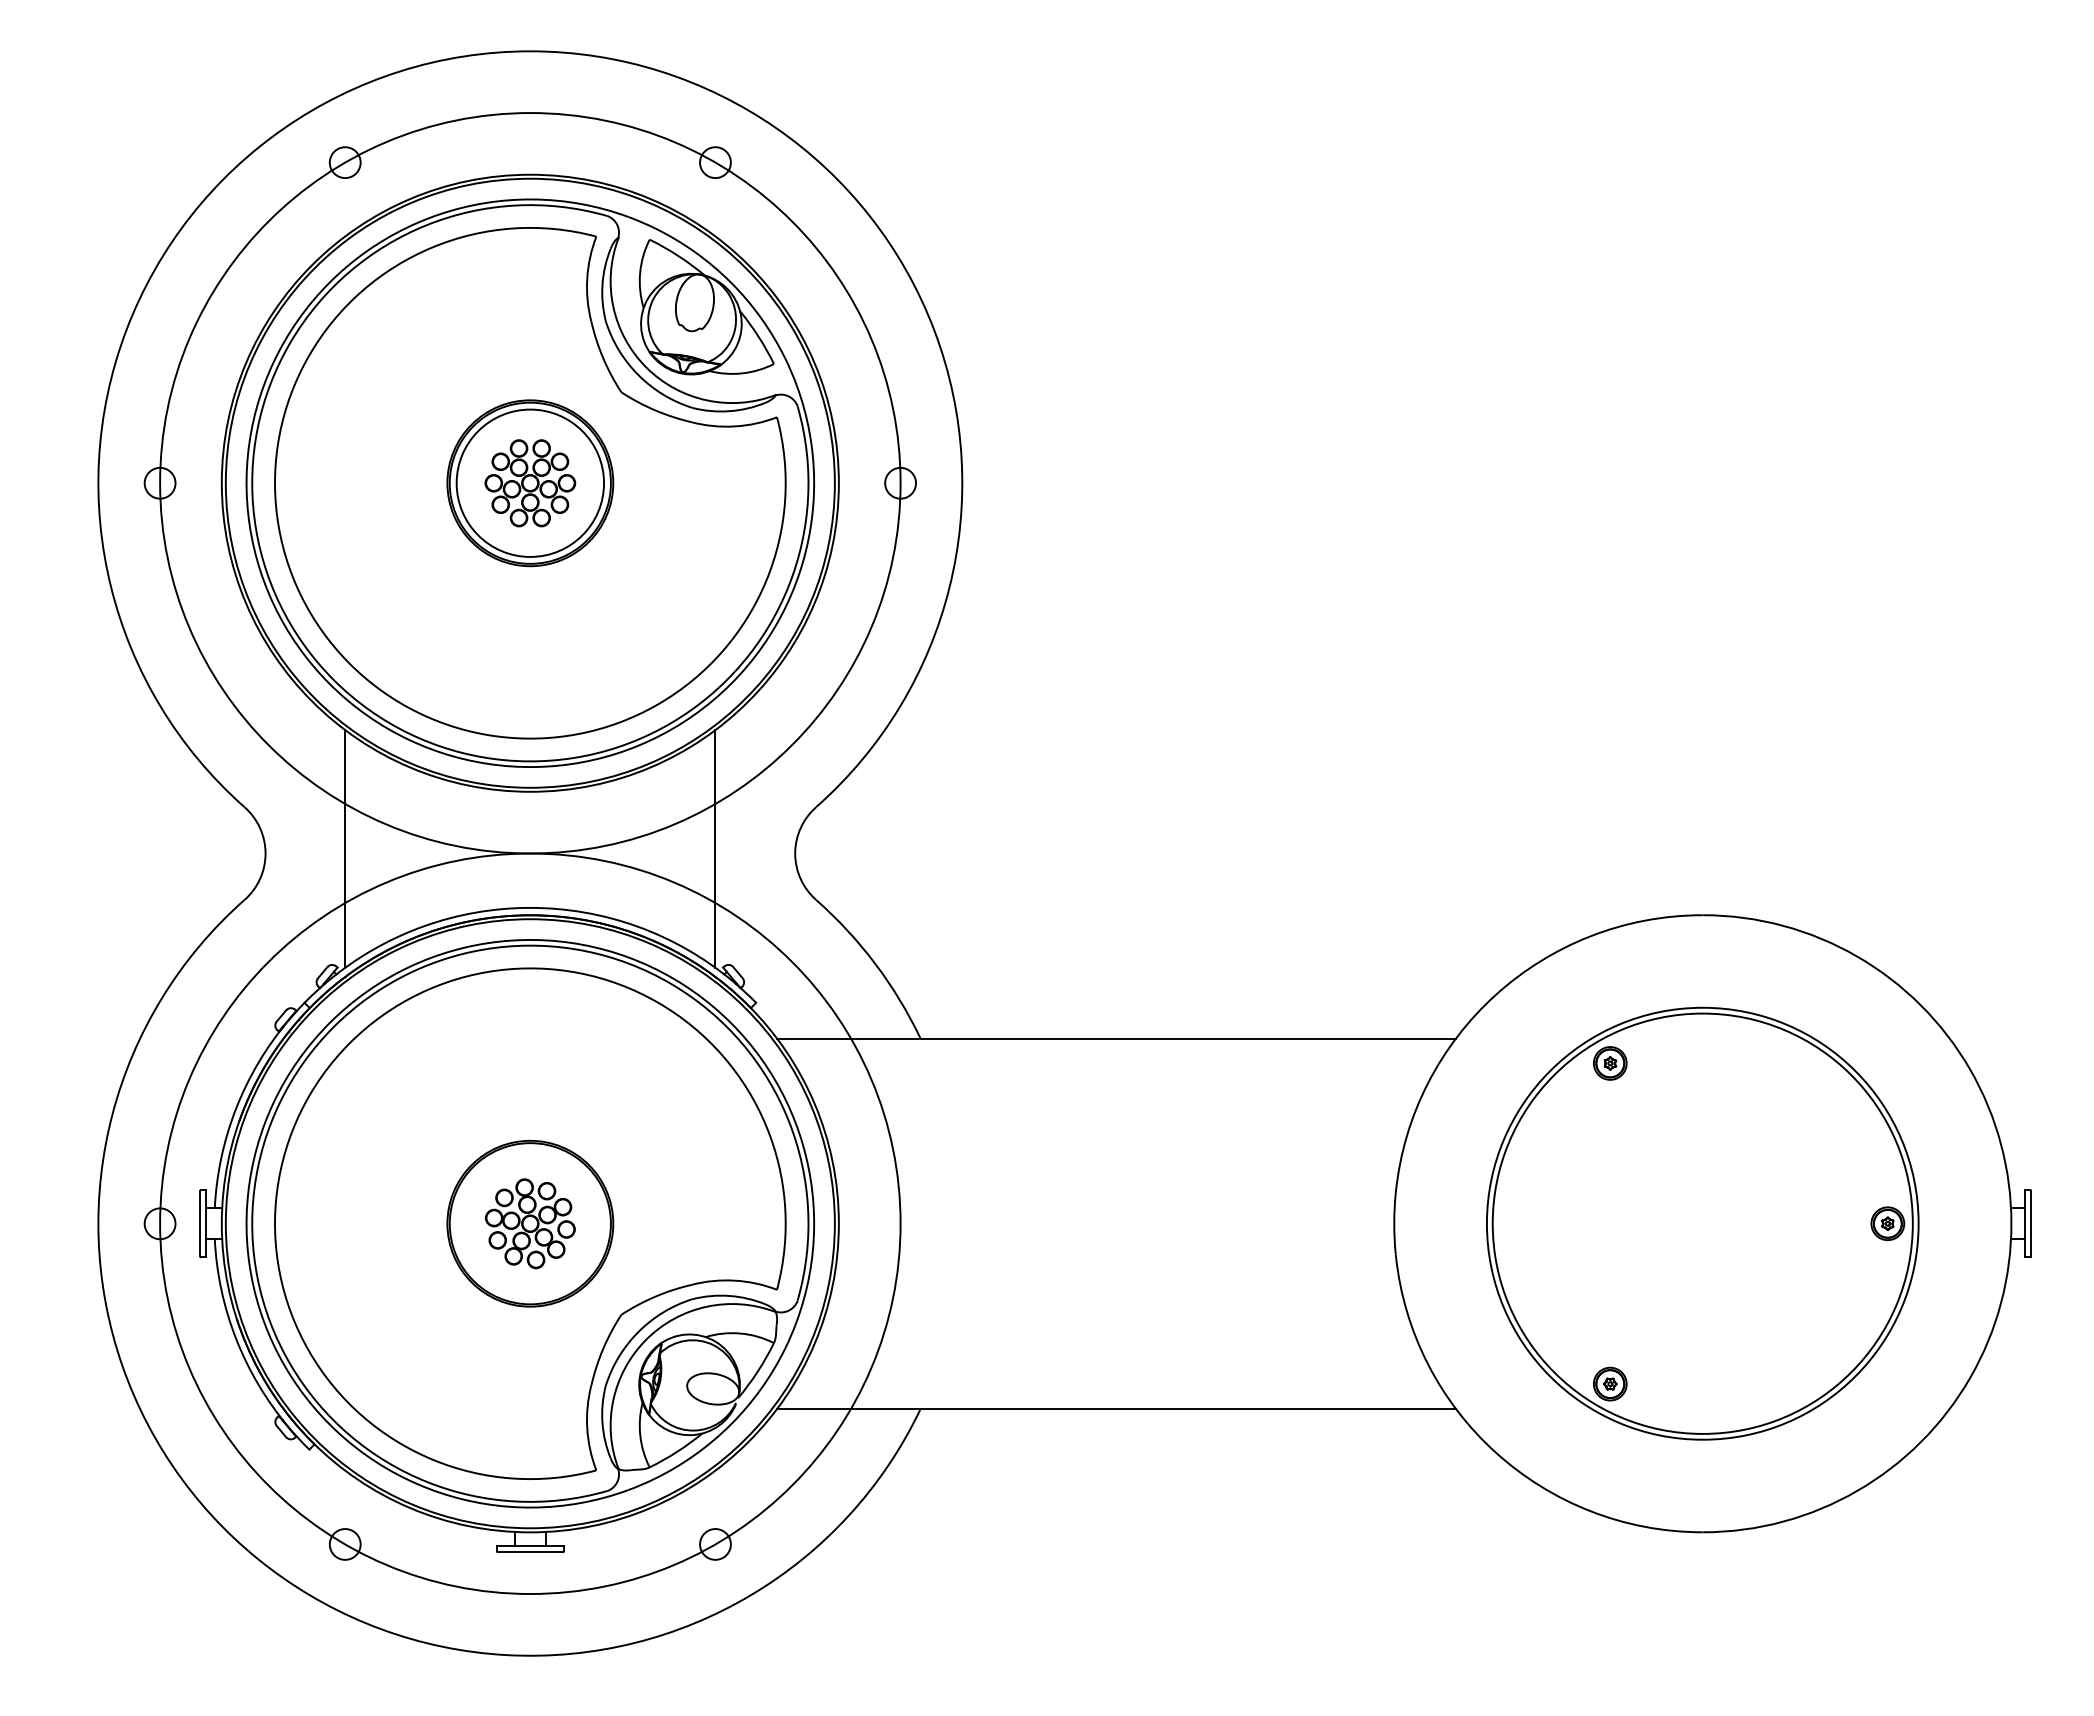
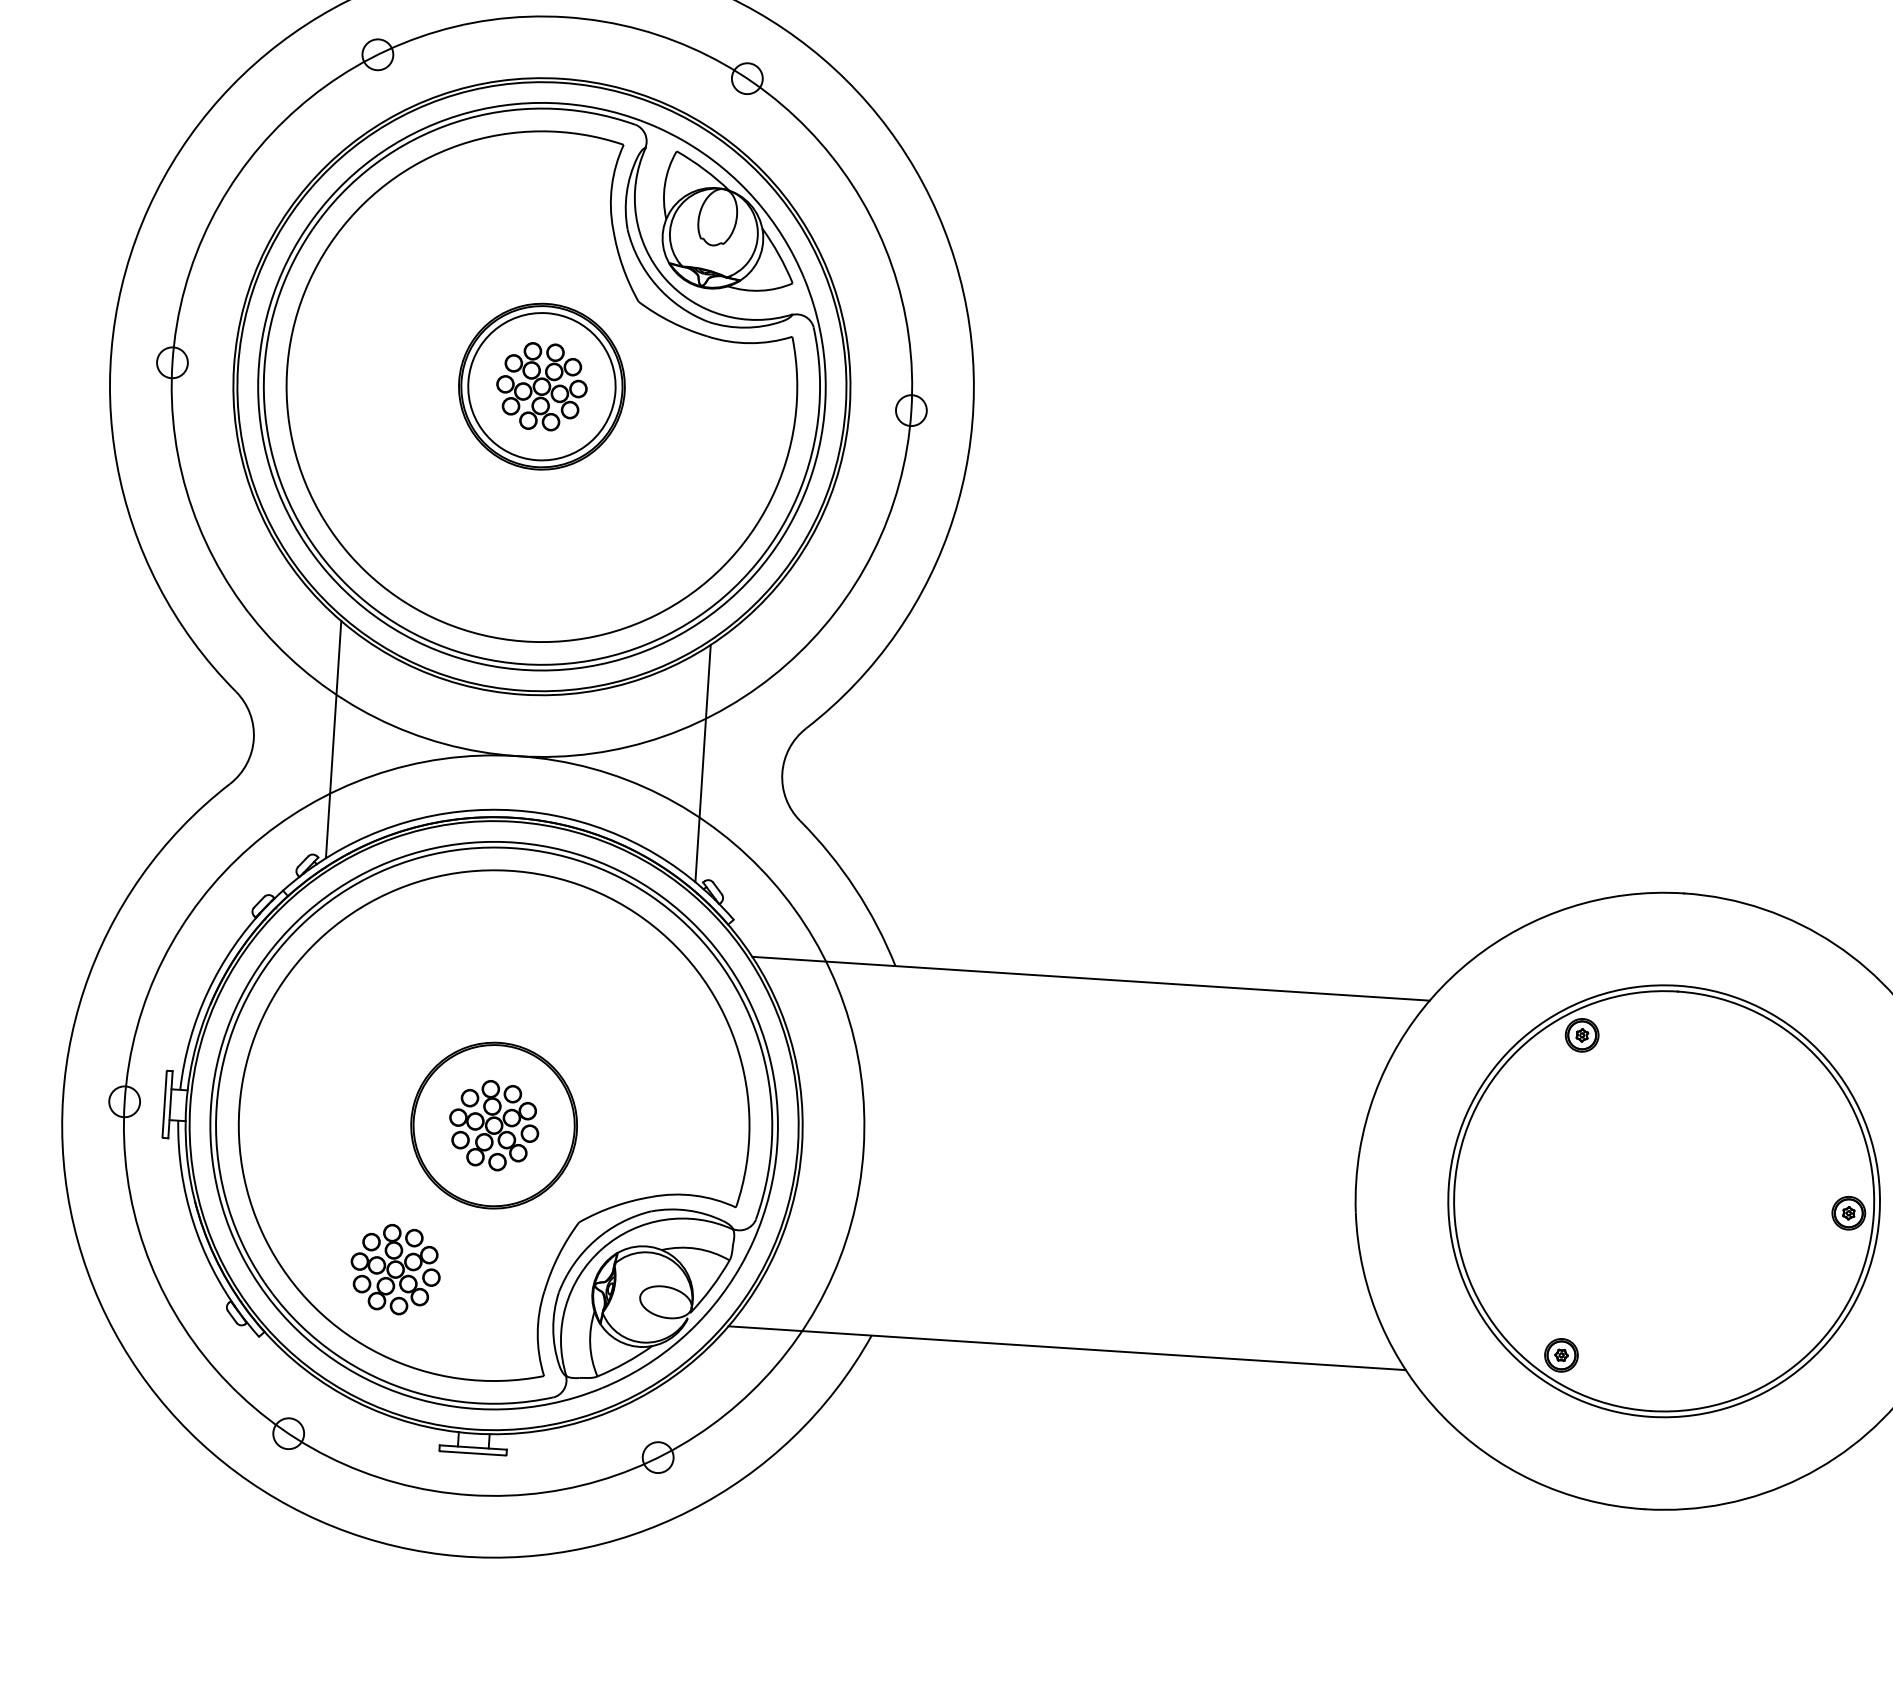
part: (441, 1373) -> (395, 1269), added

